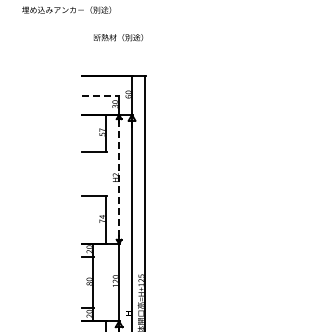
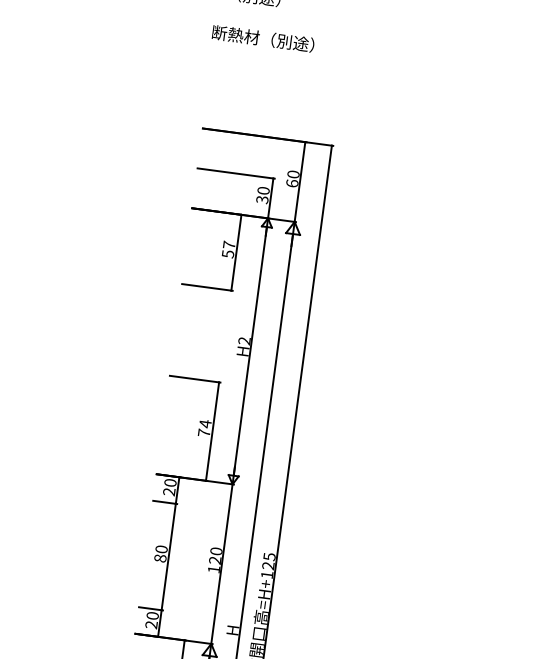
text: (118, 37) -> (263, 38), moved
line: (101, 95) -> (236, 173), dashed -> solid
line: (119, 179) -> (250, 351), dashed -> solid

